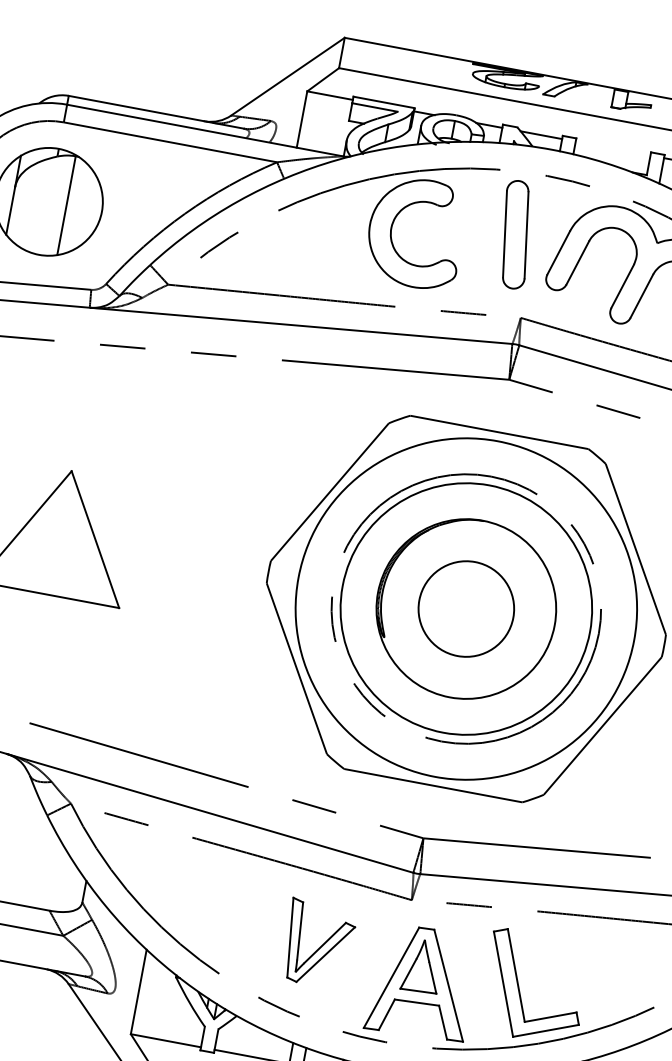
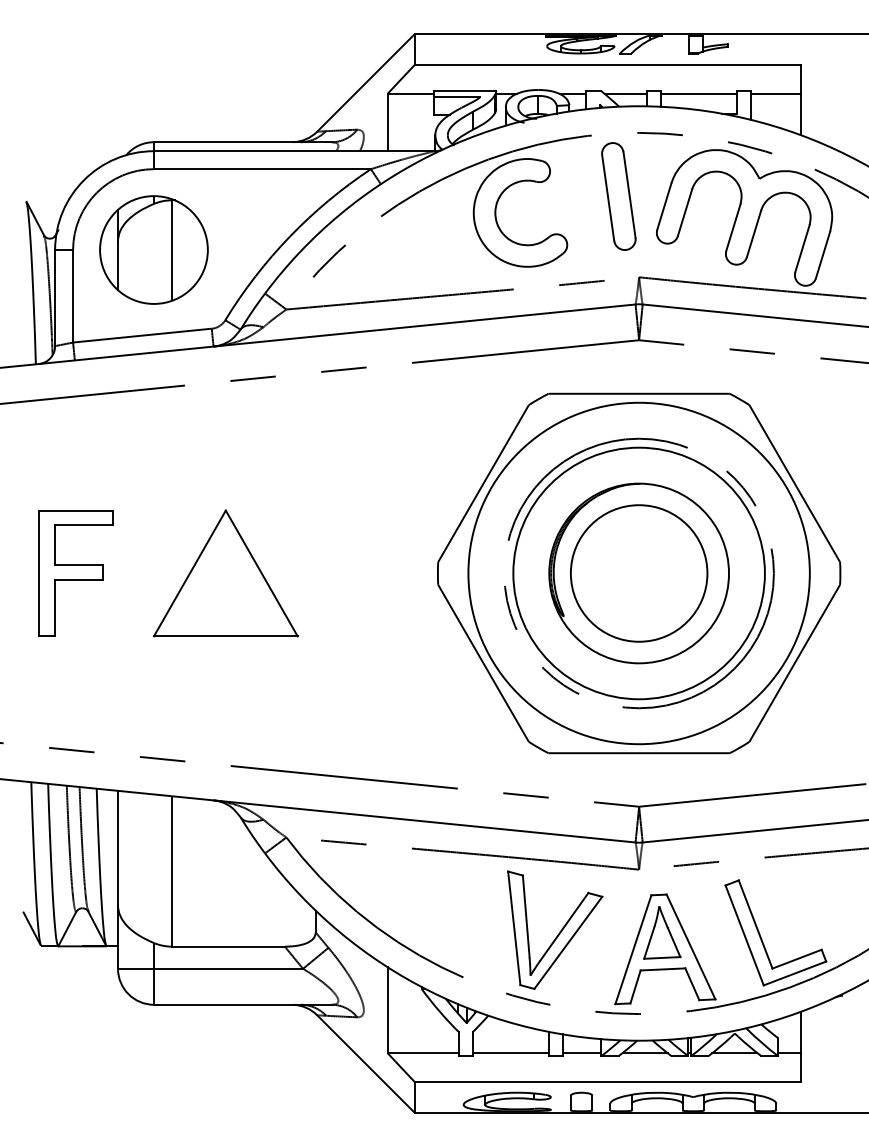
line: (613, 148) -> (698, 93), added
circle: (465, 608) -> (638, 573), size x1.43
part: (318, 943) -> (555, 929), size x1.43

